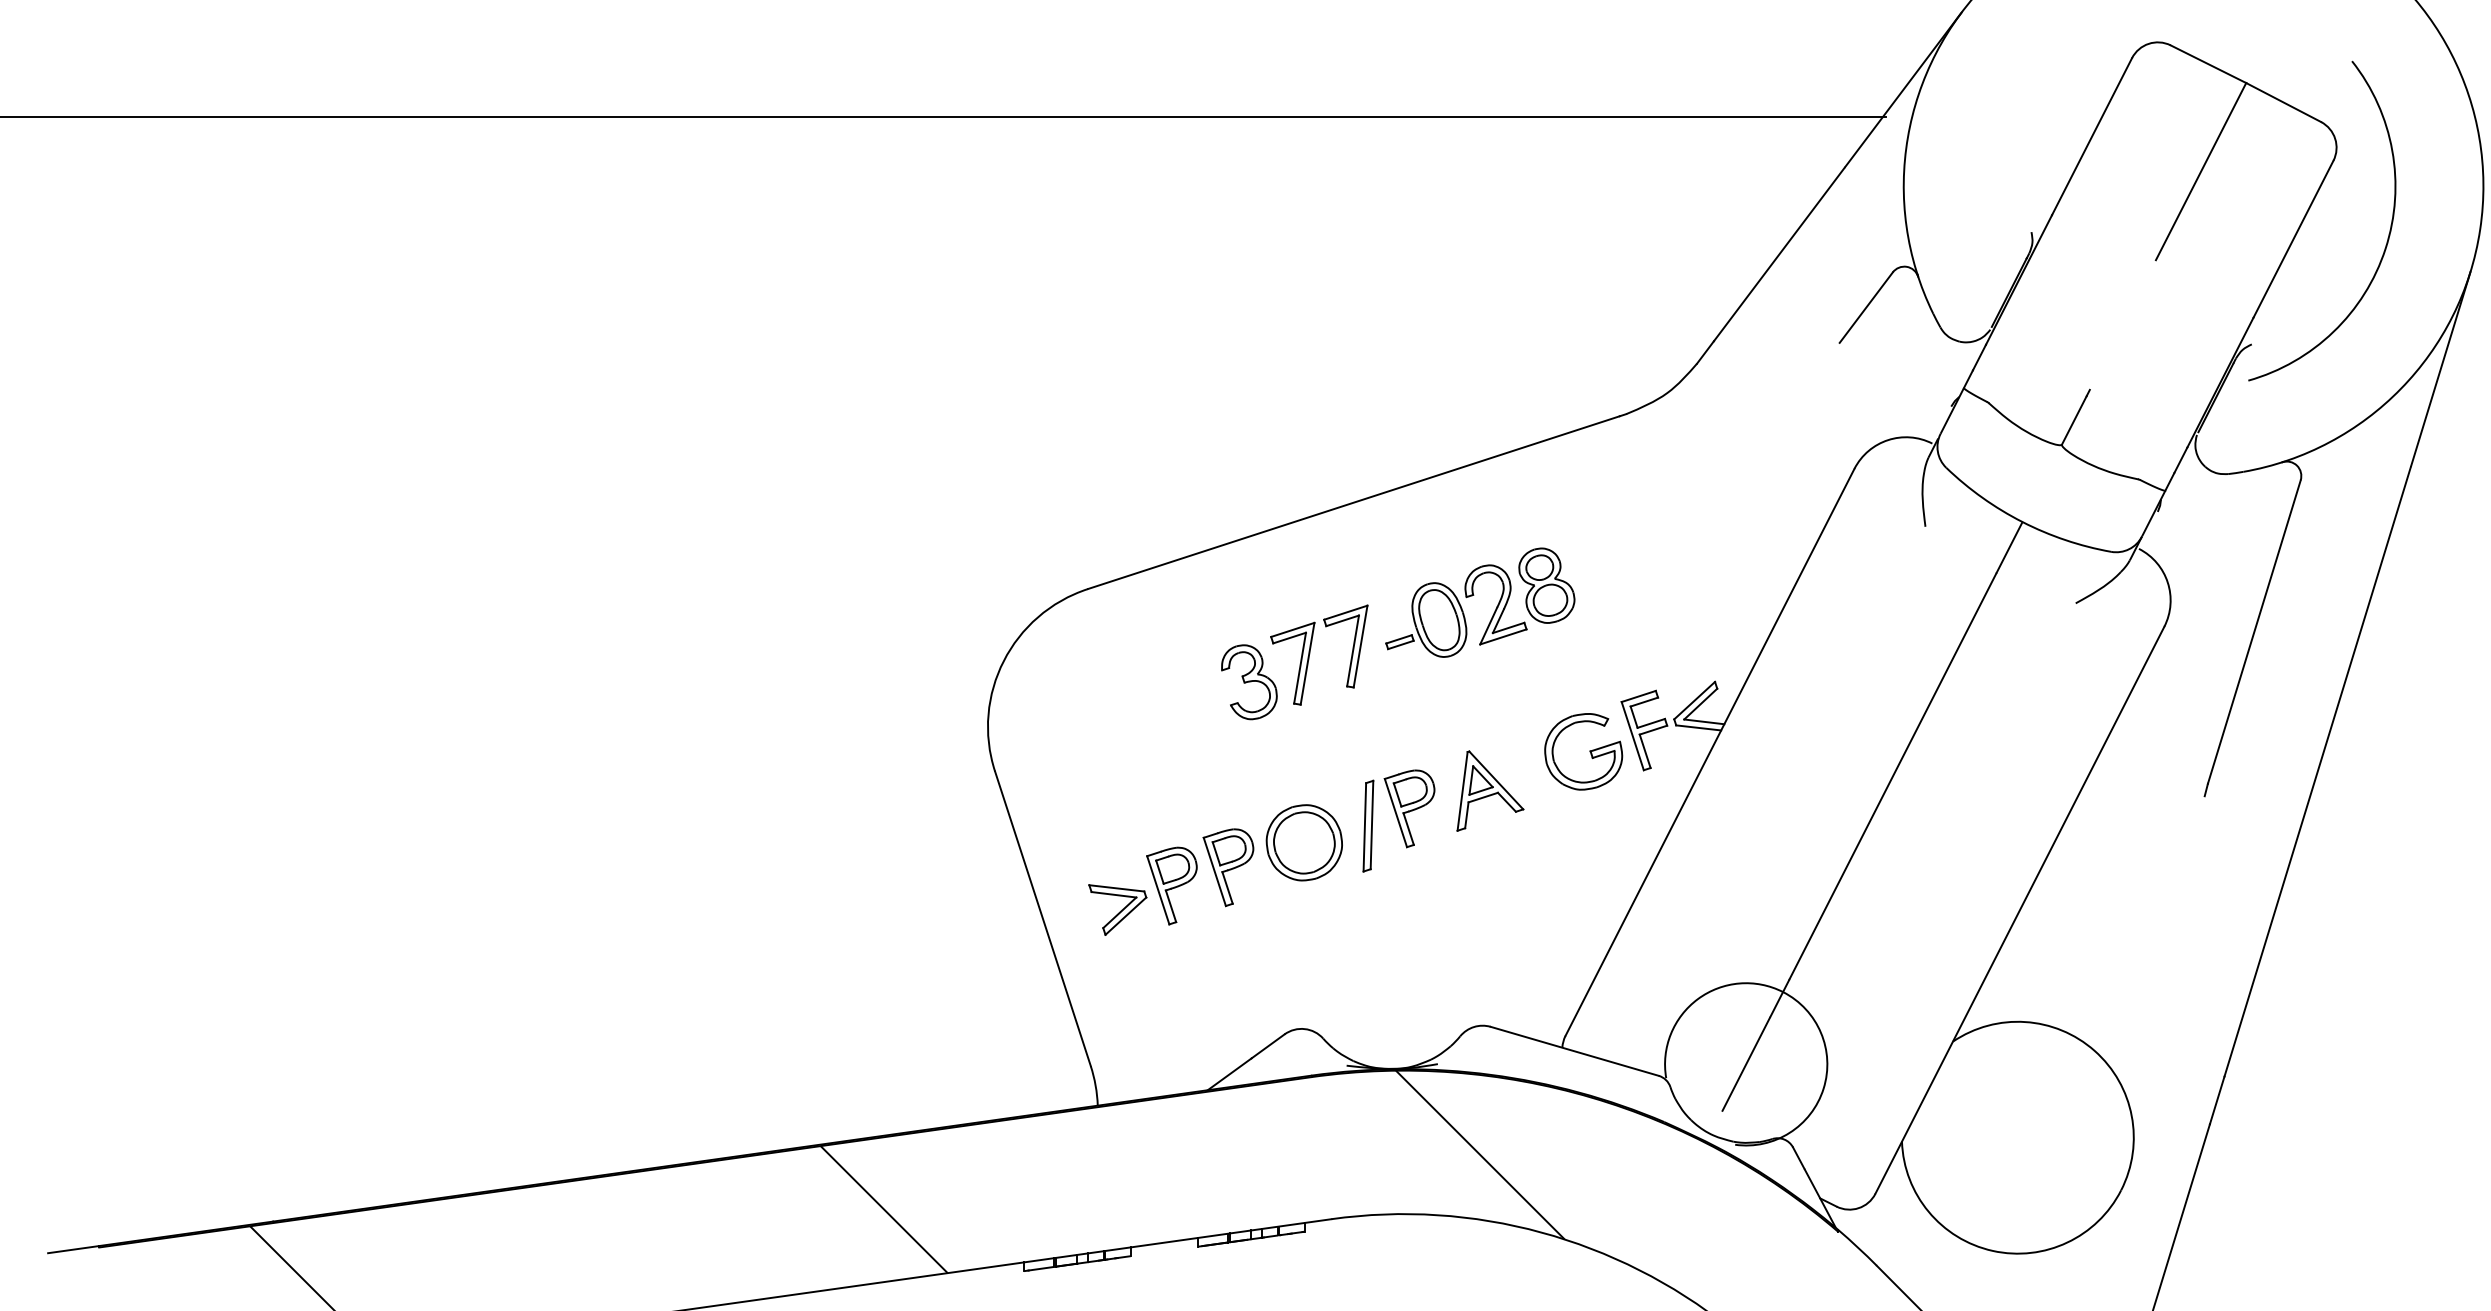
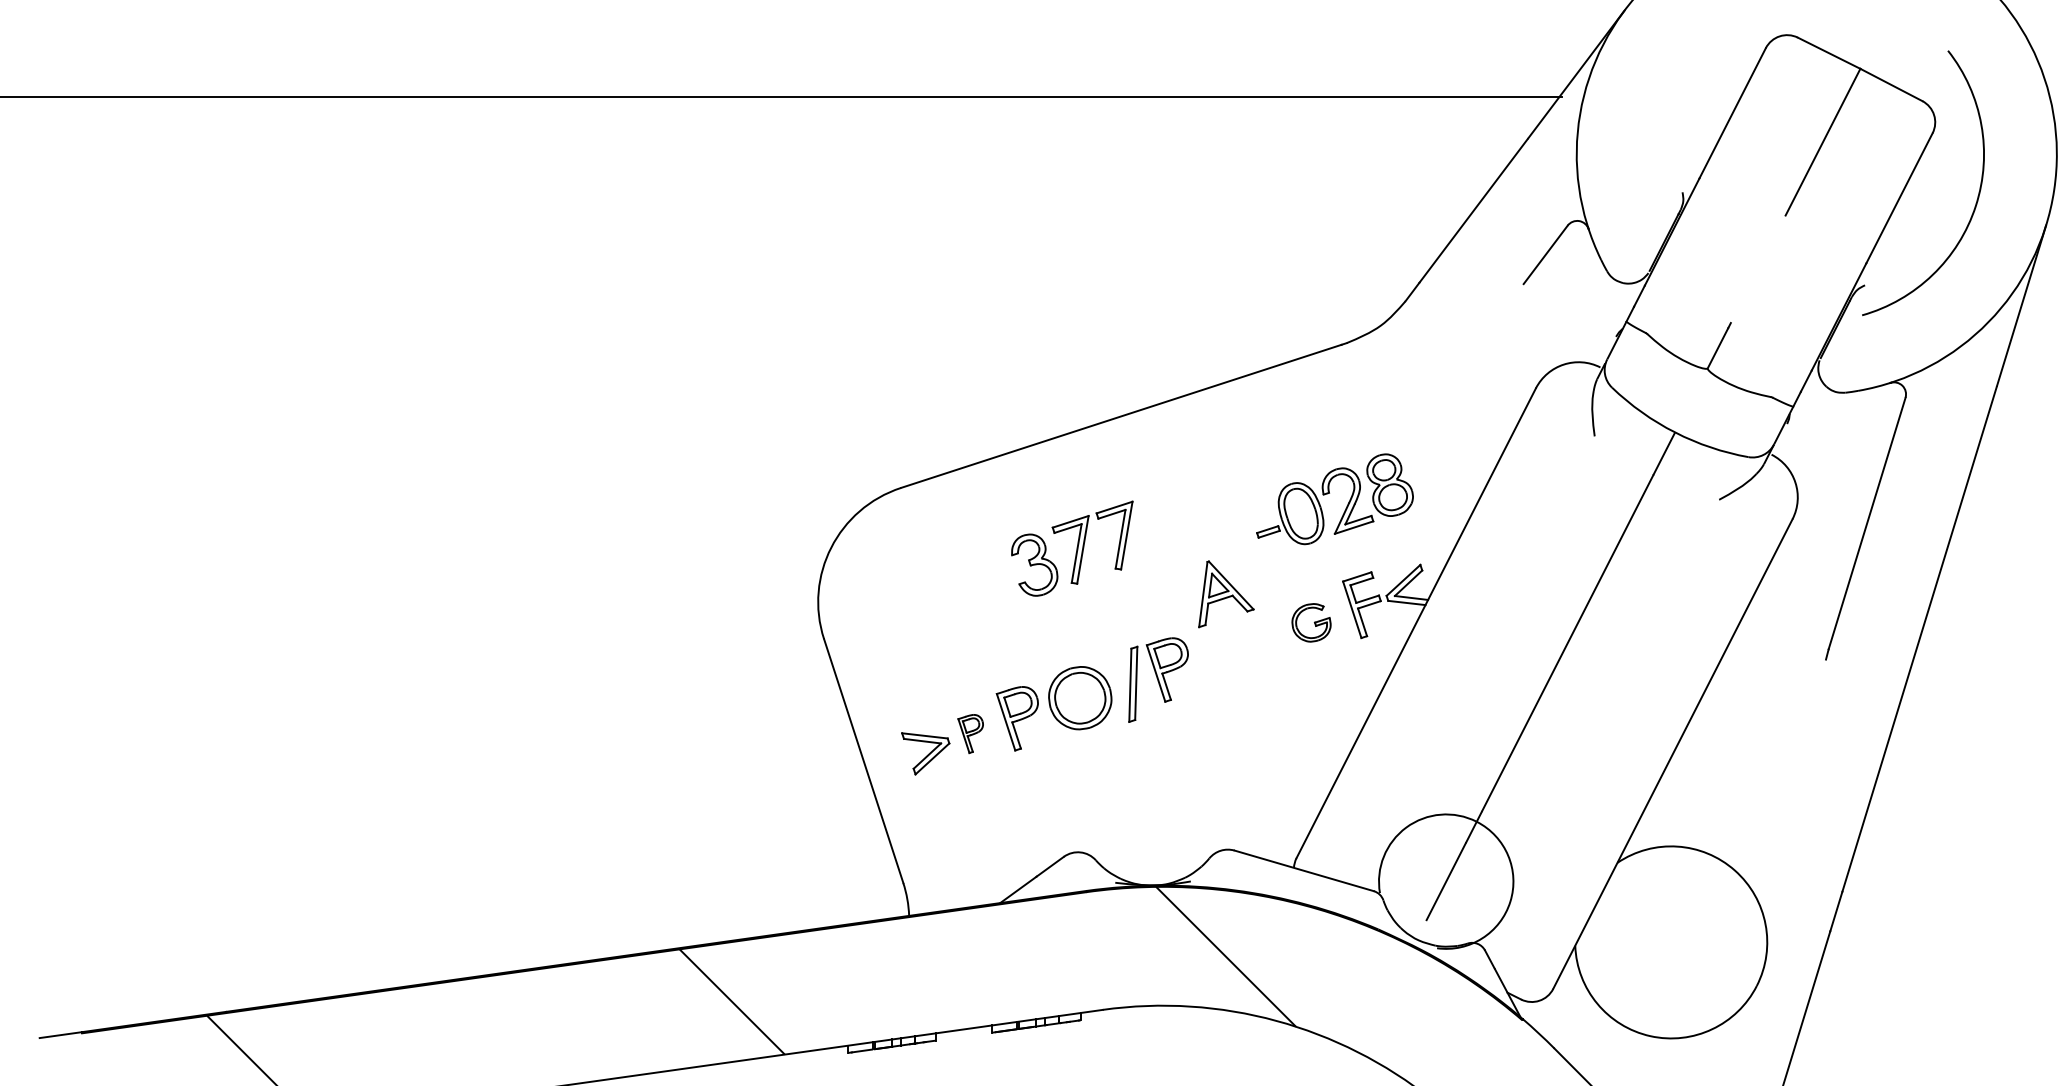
part: (1473, 595) -> (1329, 493), moved
part: (1583, 751) -> (1311, 622), size x0.6
part: (1490, 791) -> (1226, 594), moved
part: (1171, 885) -> (970, 733), size x0.6

